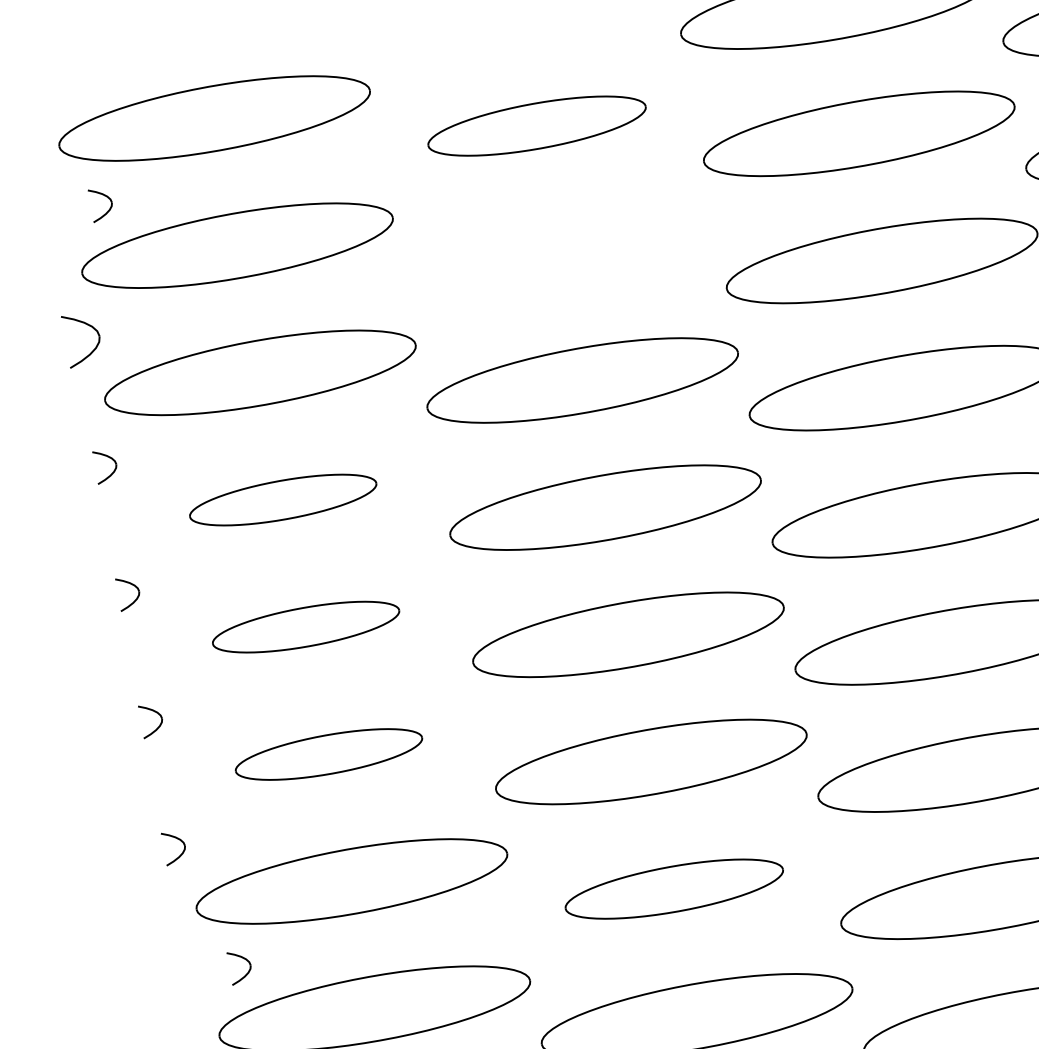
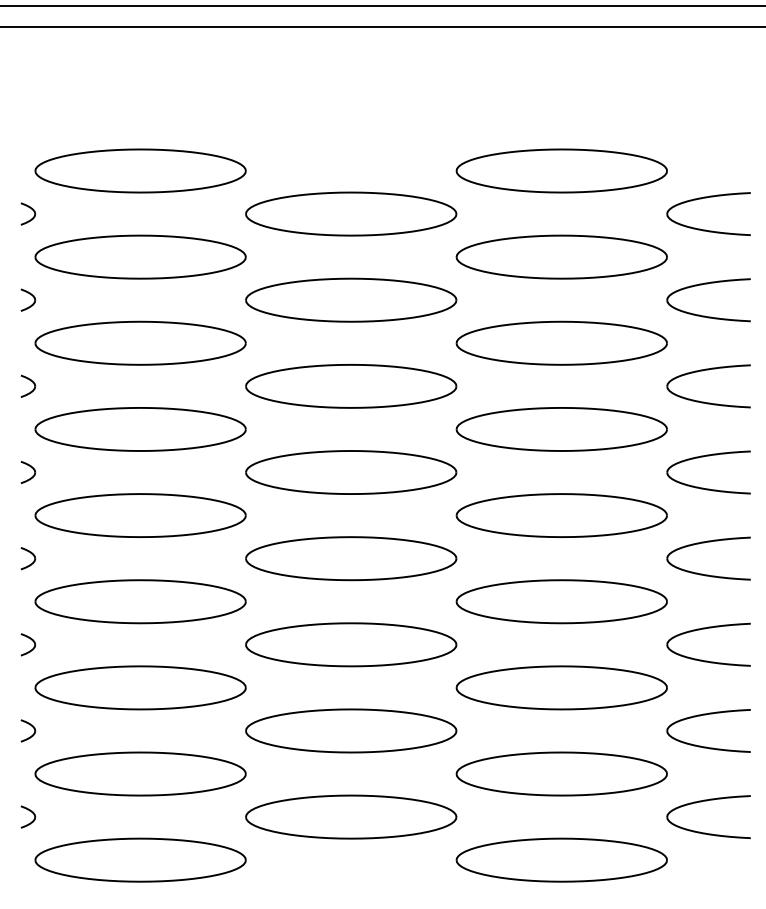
part: (537, 125) -> (351, 213), size x1.43
part: (101, 203) -> (28, 213), moved
part: (560, 252) -> (351, 299), added
part: (83, 337) -> (28, 299), size x0.62
part: (283, 500) -> (140, 429), size x1.67
part: (305, 627) -> (140, 515), size x1.67
part: (328, 754) -> (140, 601), size x1.67
part: (674, 888) -> (351, 730), size x1.43
part: (240, 966) -> (28, 730), moved

